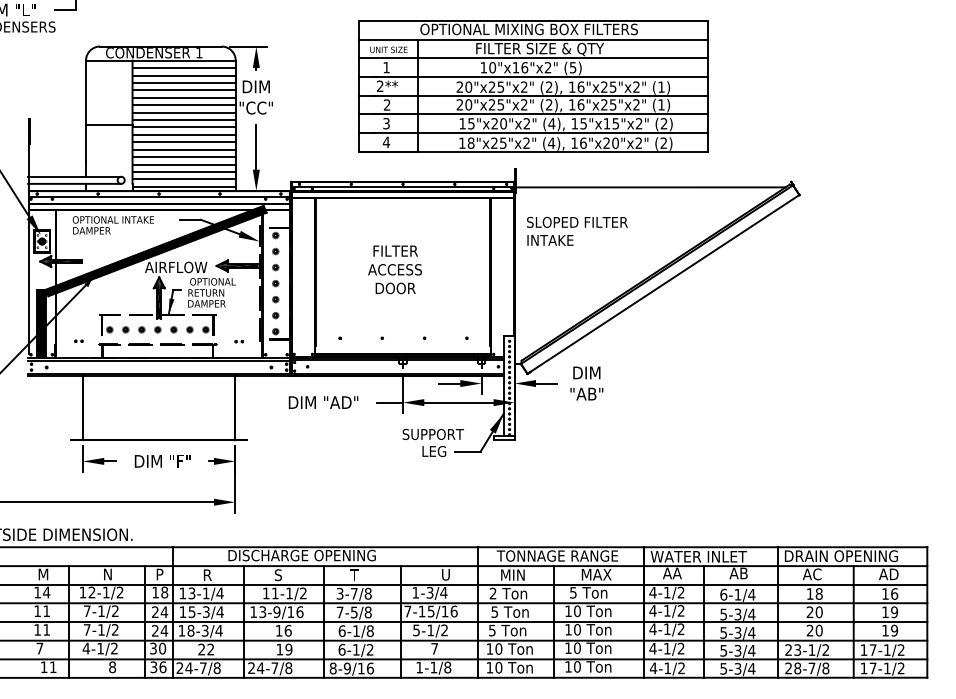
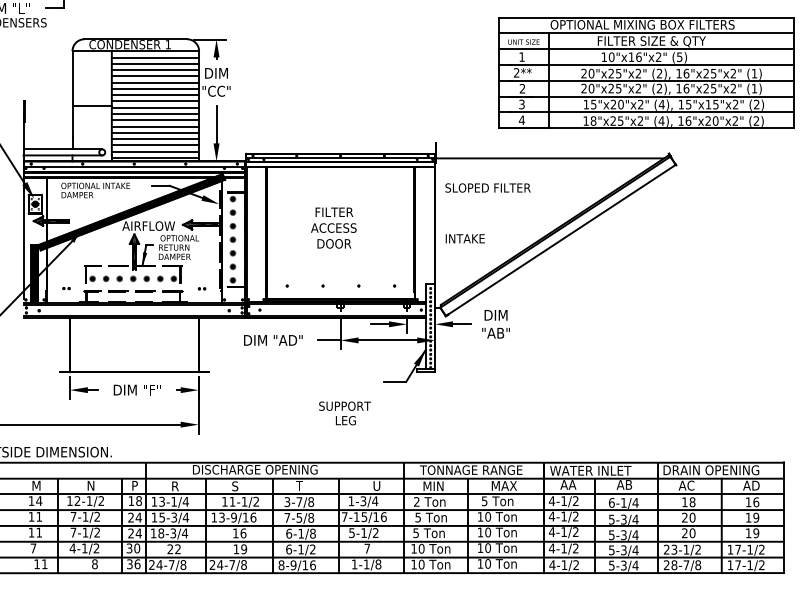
part: (533, 86) -> (646, 73), moved
text: (550, 240) -> (465, 238), moved
text: (432, 442) -> (344, 413), moved

